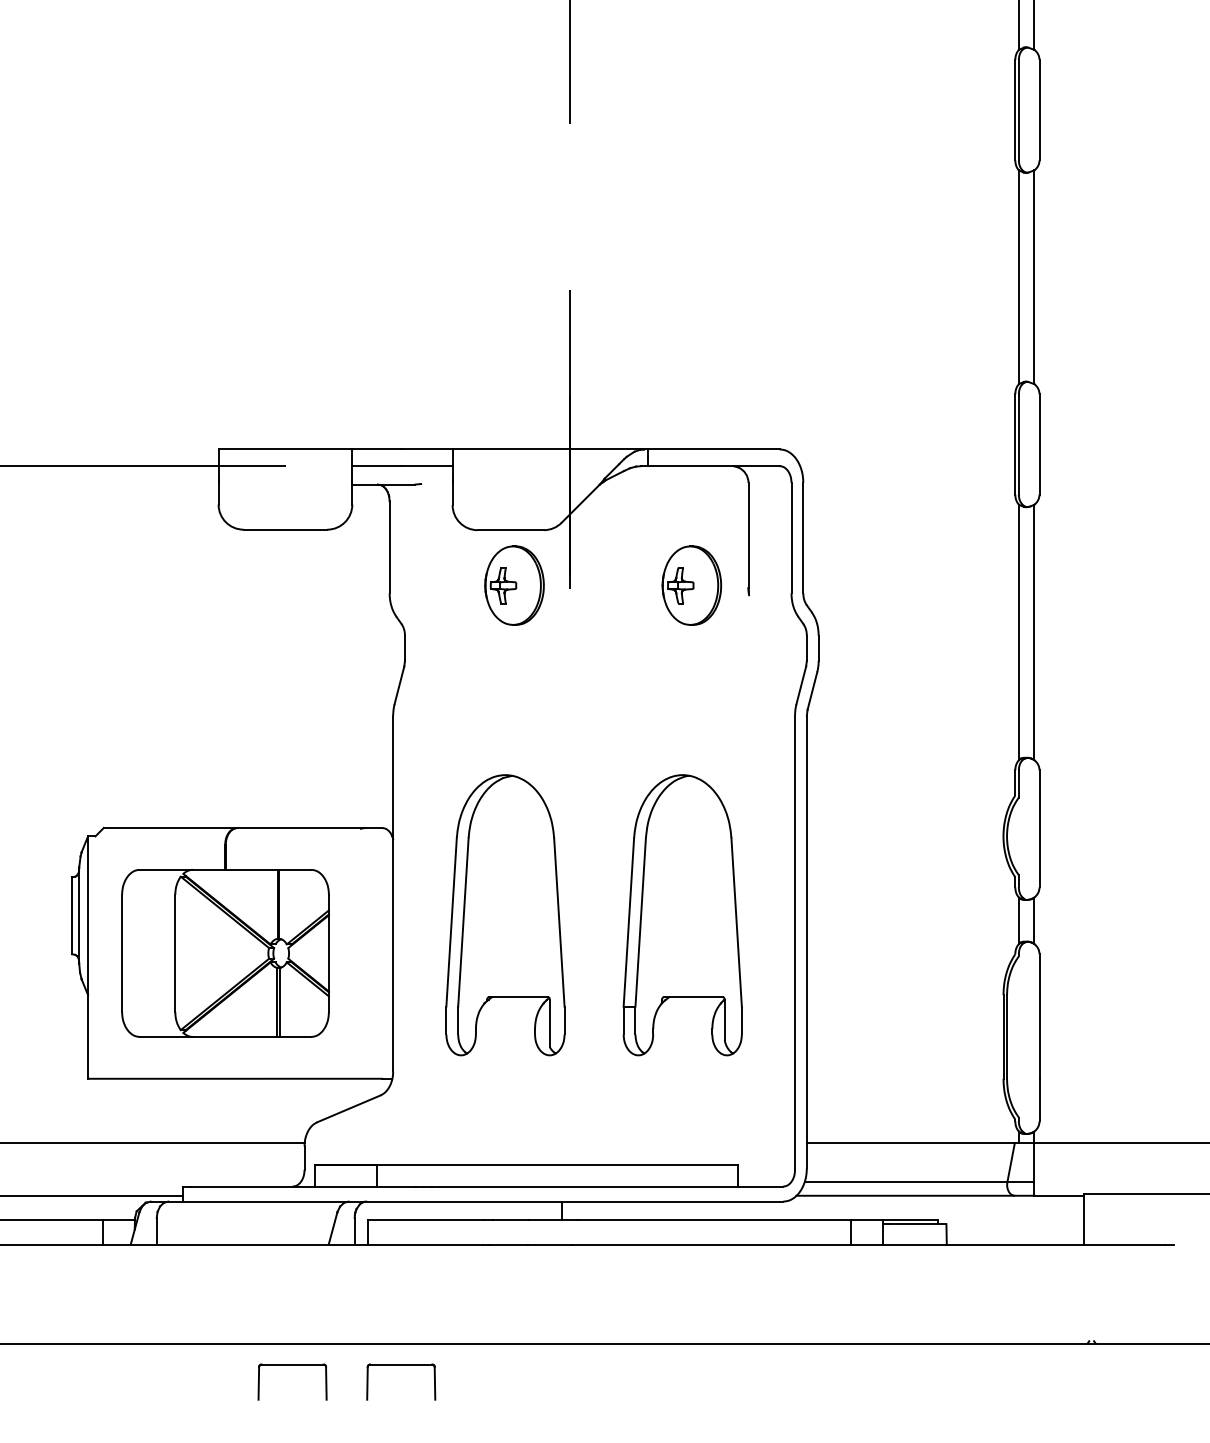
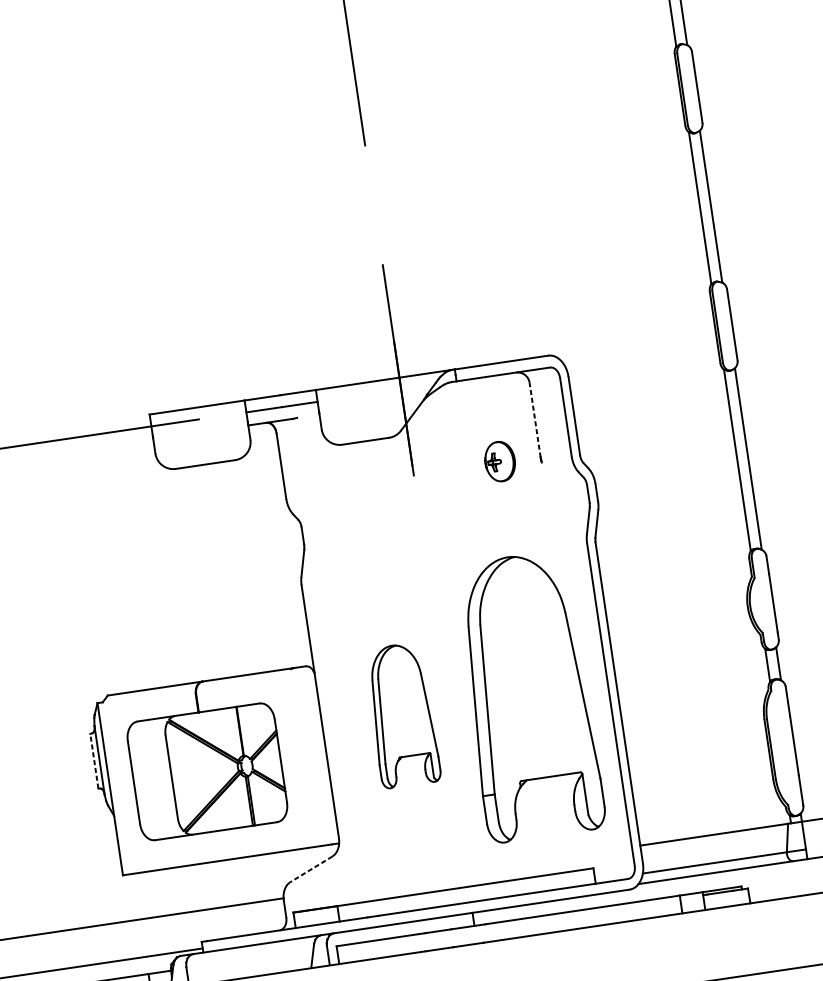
line: (748, 535) -> (535, 420), solid -> dashed
part: (514, 585) -> (374, 480), removed
part: (691, 585) -> (499, 461), size x0.7
line: (71, 915) -> (94, 761), solid -> dashed
part: (505, 915) -> (402, 715), size x0.7
part: (682, 915) -> (528, 696), size x1.4
line: (348, 1109) -> (311, 869), solid -> dashed

